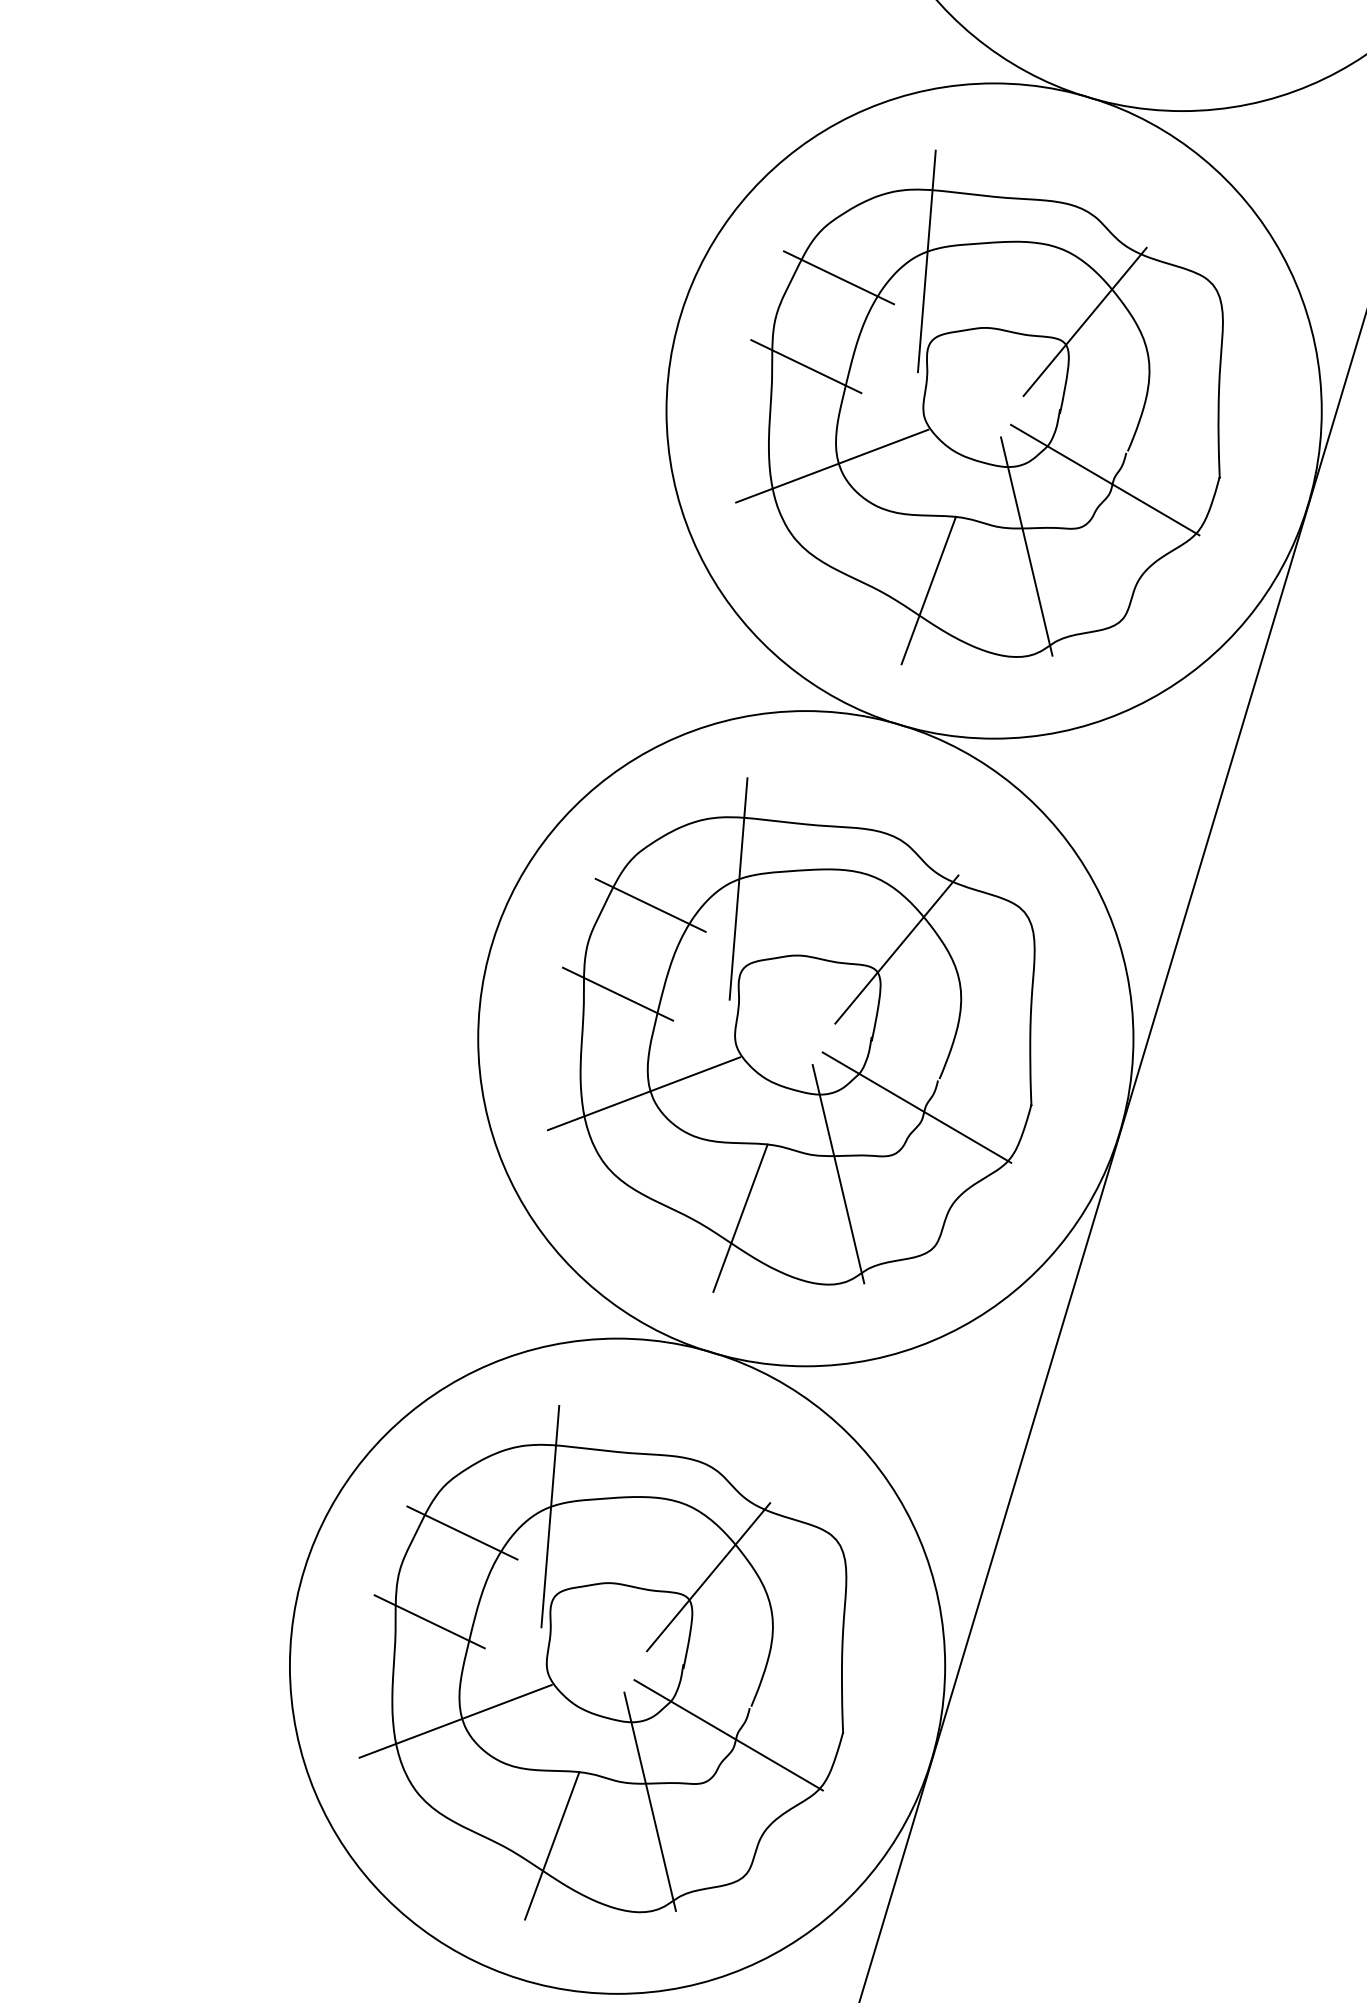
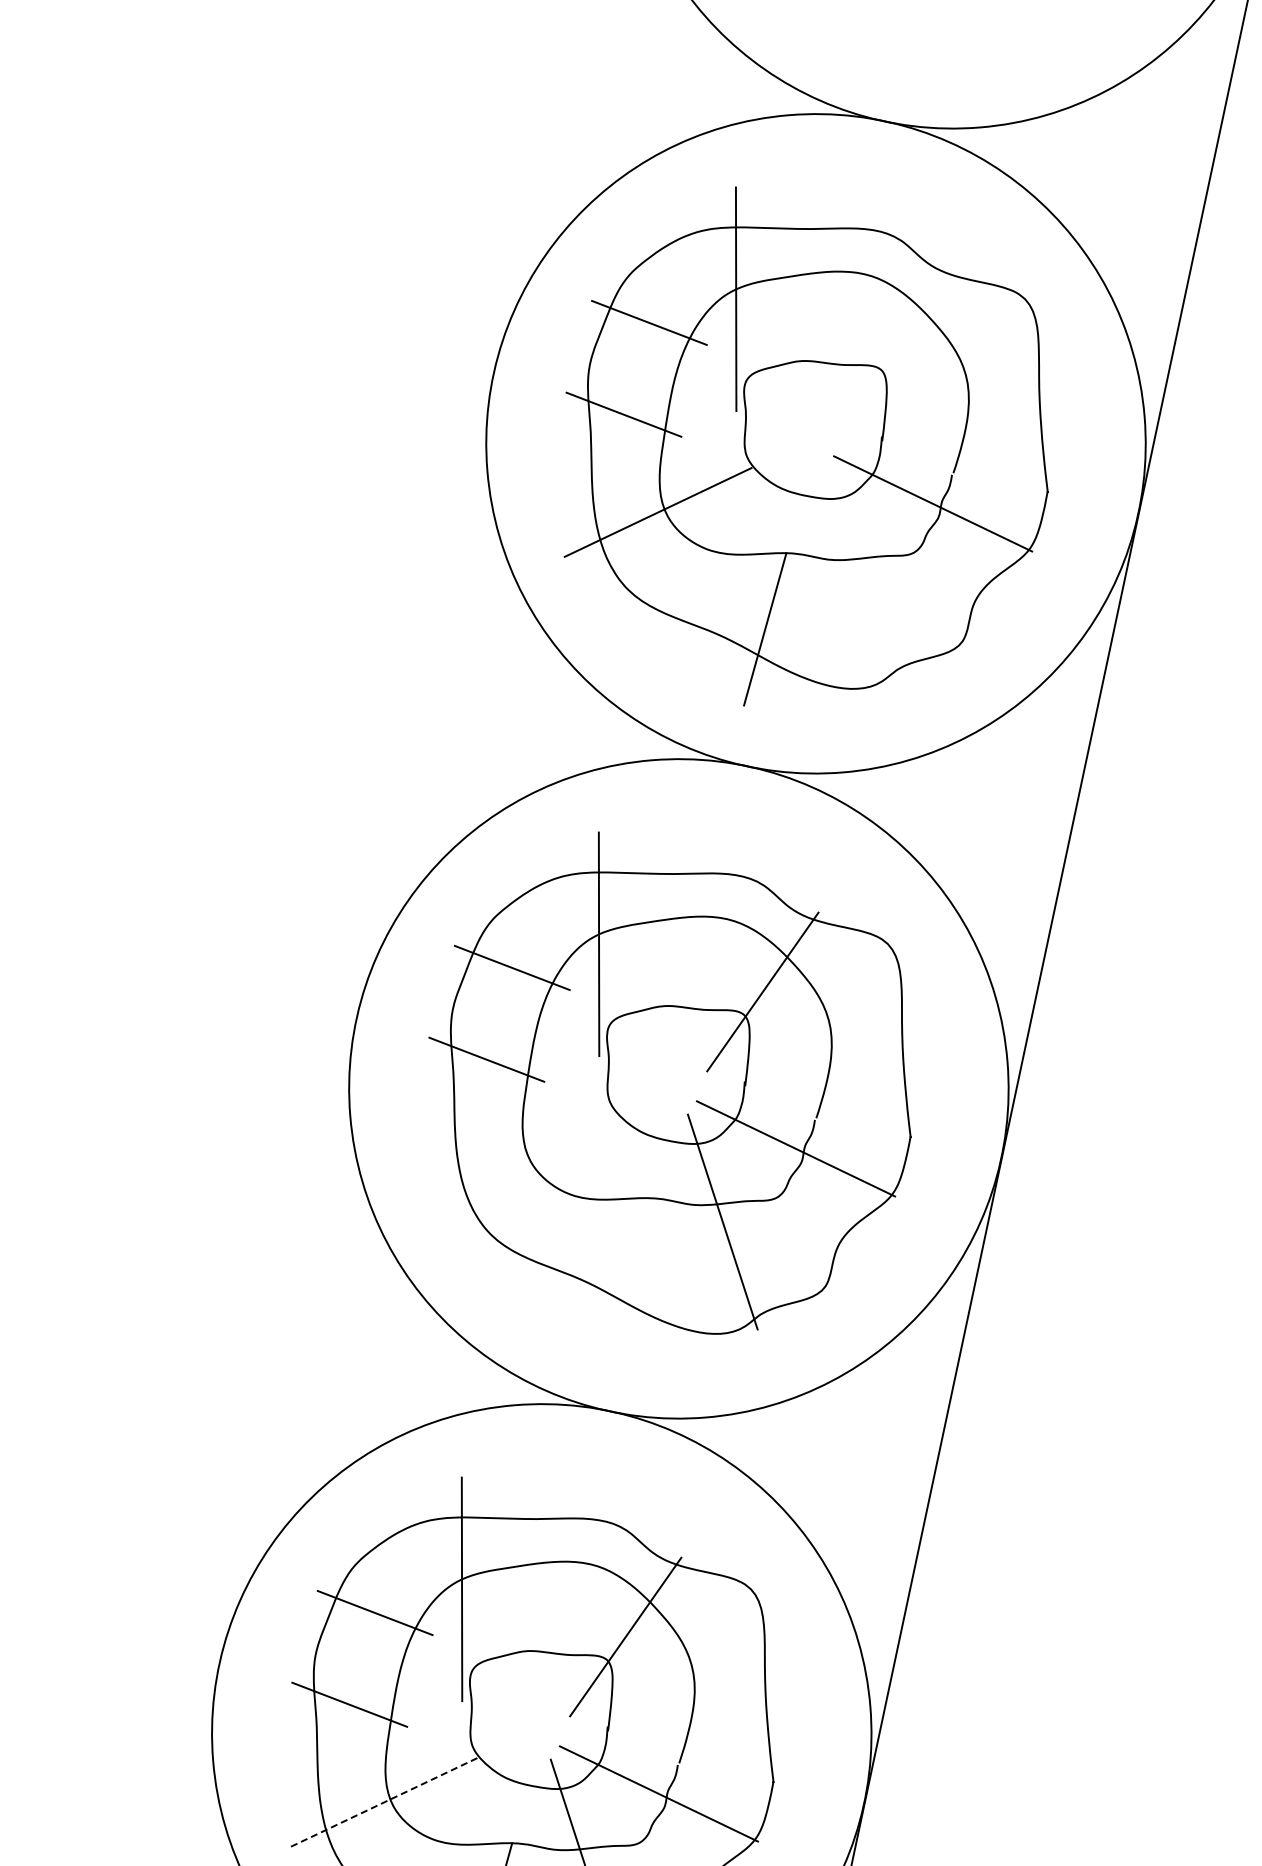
line: (1084, 321) -> (899, 346), removed
line: (1026, 546) -> (859, 577), removed
line: (643, 1093) -> (520, 1157), removed
line: (740, 1217) -> (628, 1273), removed
line: (455, 1721) -> (383, 1802), solid -> dashed

